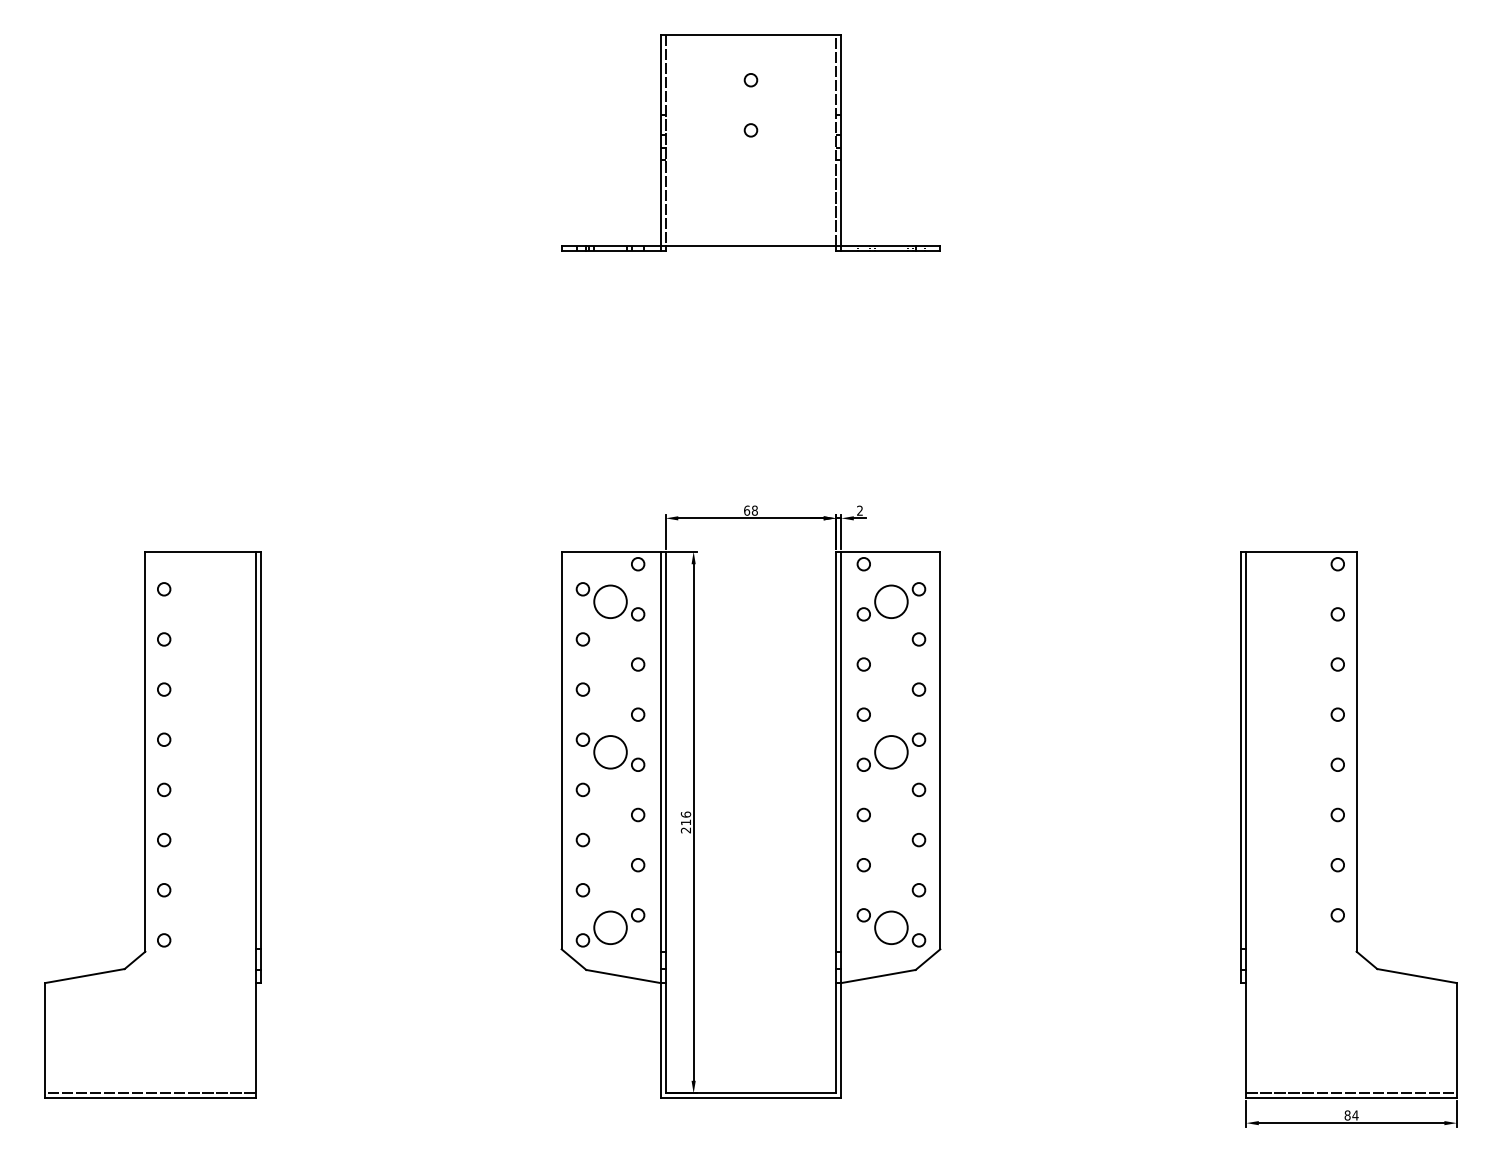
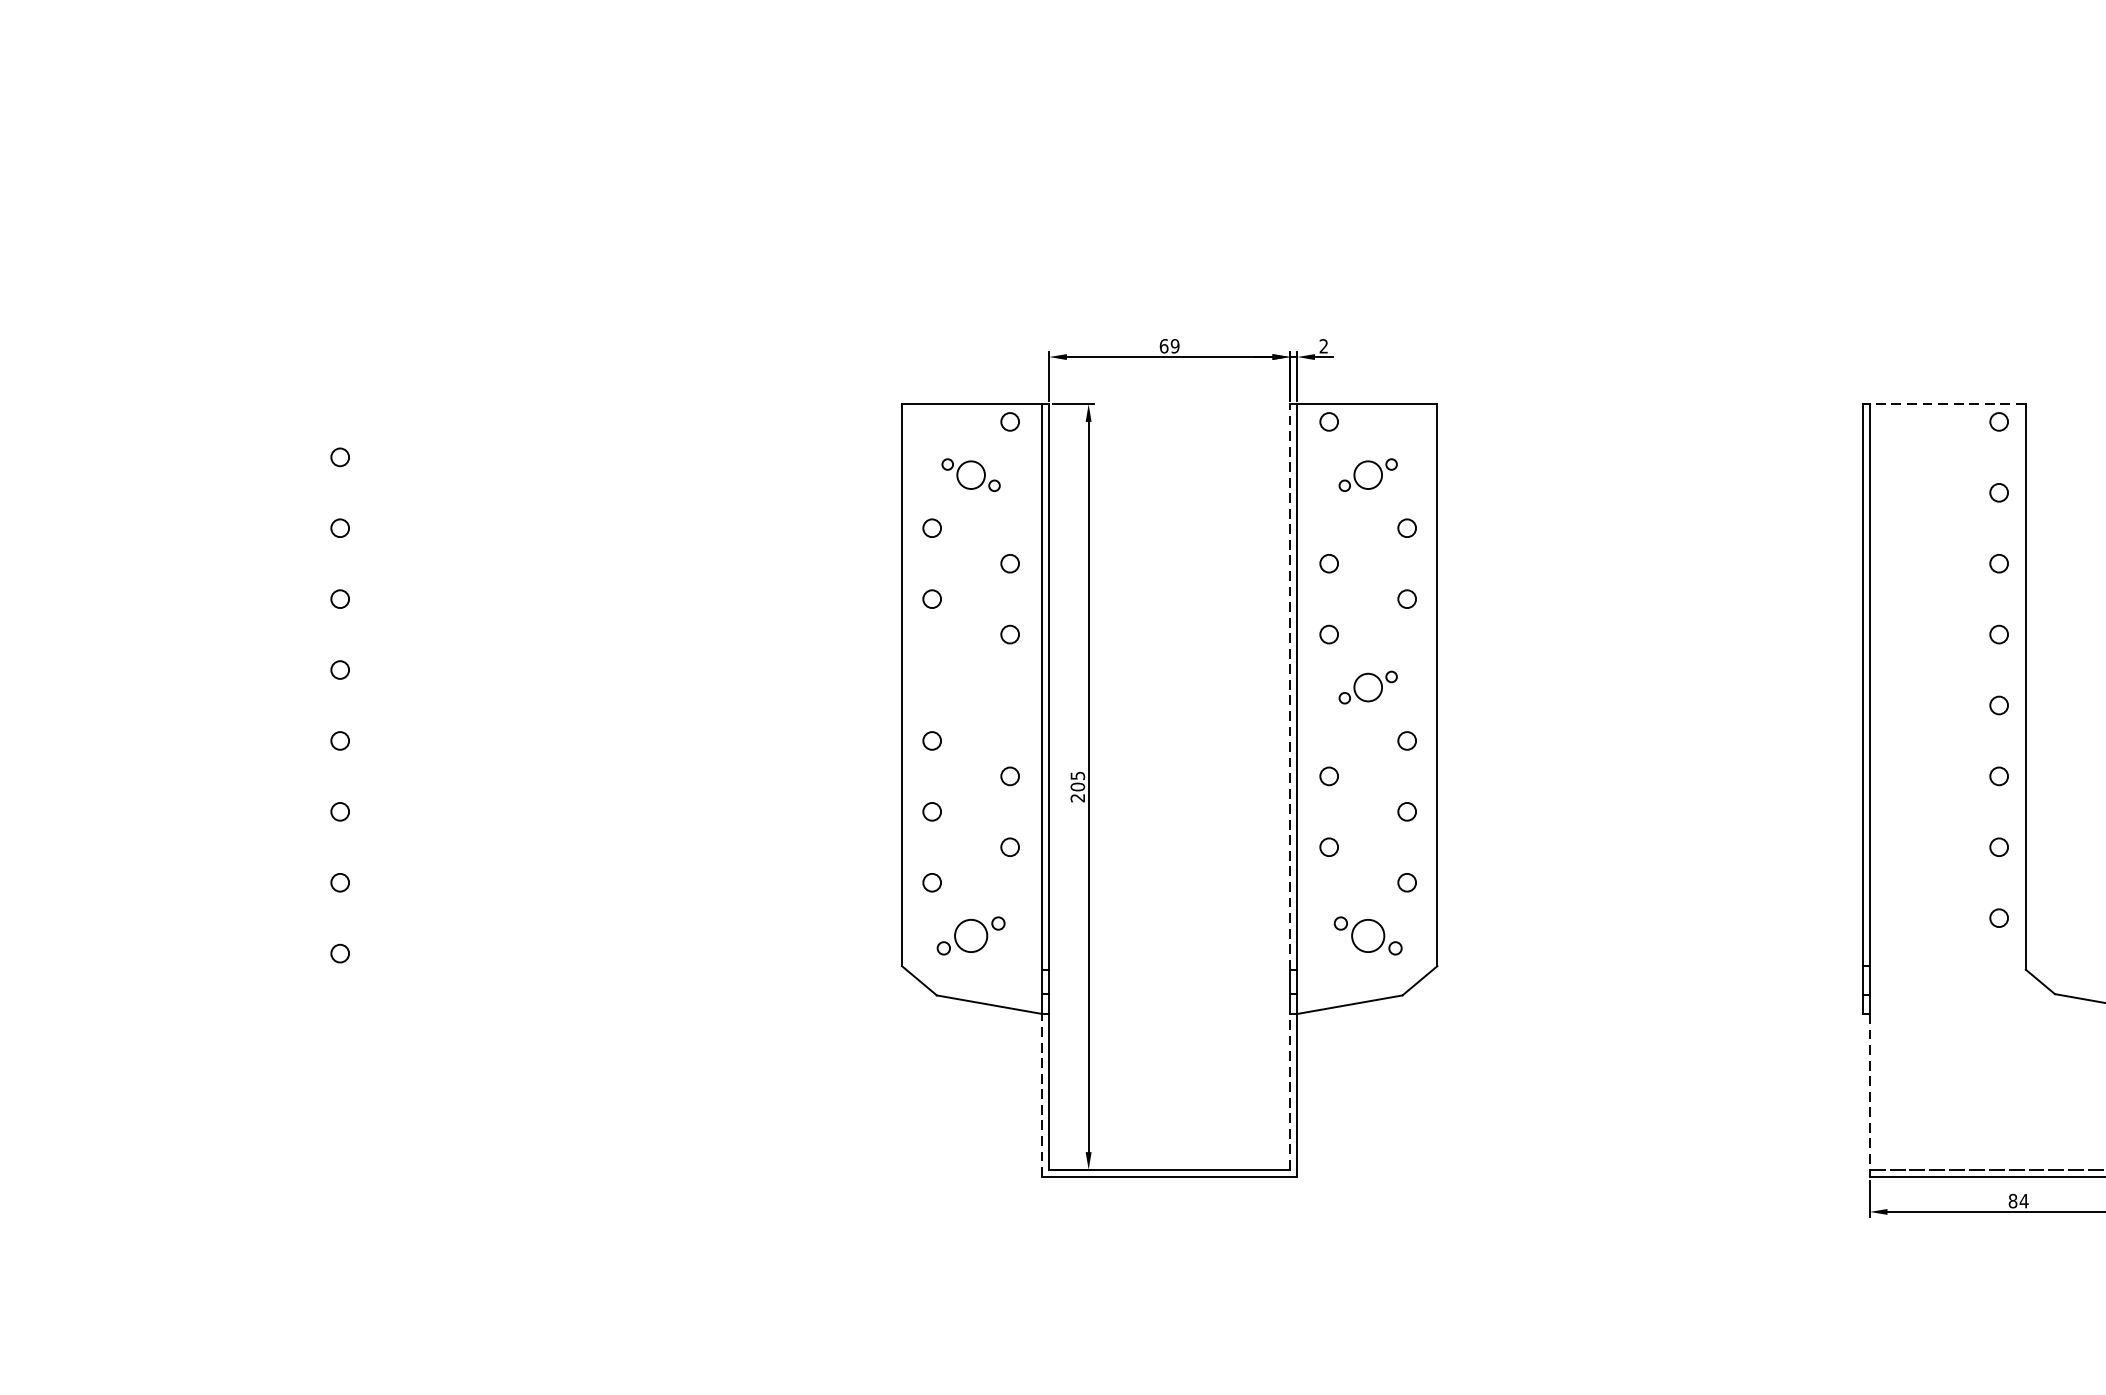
text: (754, 510) -> (1174, 345), 68 -> 69
line: (1300, 551) -> (1946, 403), solid -> dashed
part: (610, 601) -> (971, 474), size x0.6
part: (891, 601) -> (1368, 474), size x0.6
part: (610, 751) -> (971, 686), removed
line: (836, 751) -> (1290, 686), solid -> dashed
part: (891, 751) -> (1368, 686), size x0.6
text: (685, 818) -> (1077, 781), 216 -> 205
part: (152, 824) -> (323, 789), removed
part: (610, 927) -> (971, 935), size x0.7
part: (891, 927) -> (1368, 935), size x0.7
line: (836, 1037) -> (1290, 1090), solid -> dashed
line: (660, 1040) -> (1041, 1095), solid -> dashed
line: (1246, 1040) -> (1870, 1095), solid -> dashed

